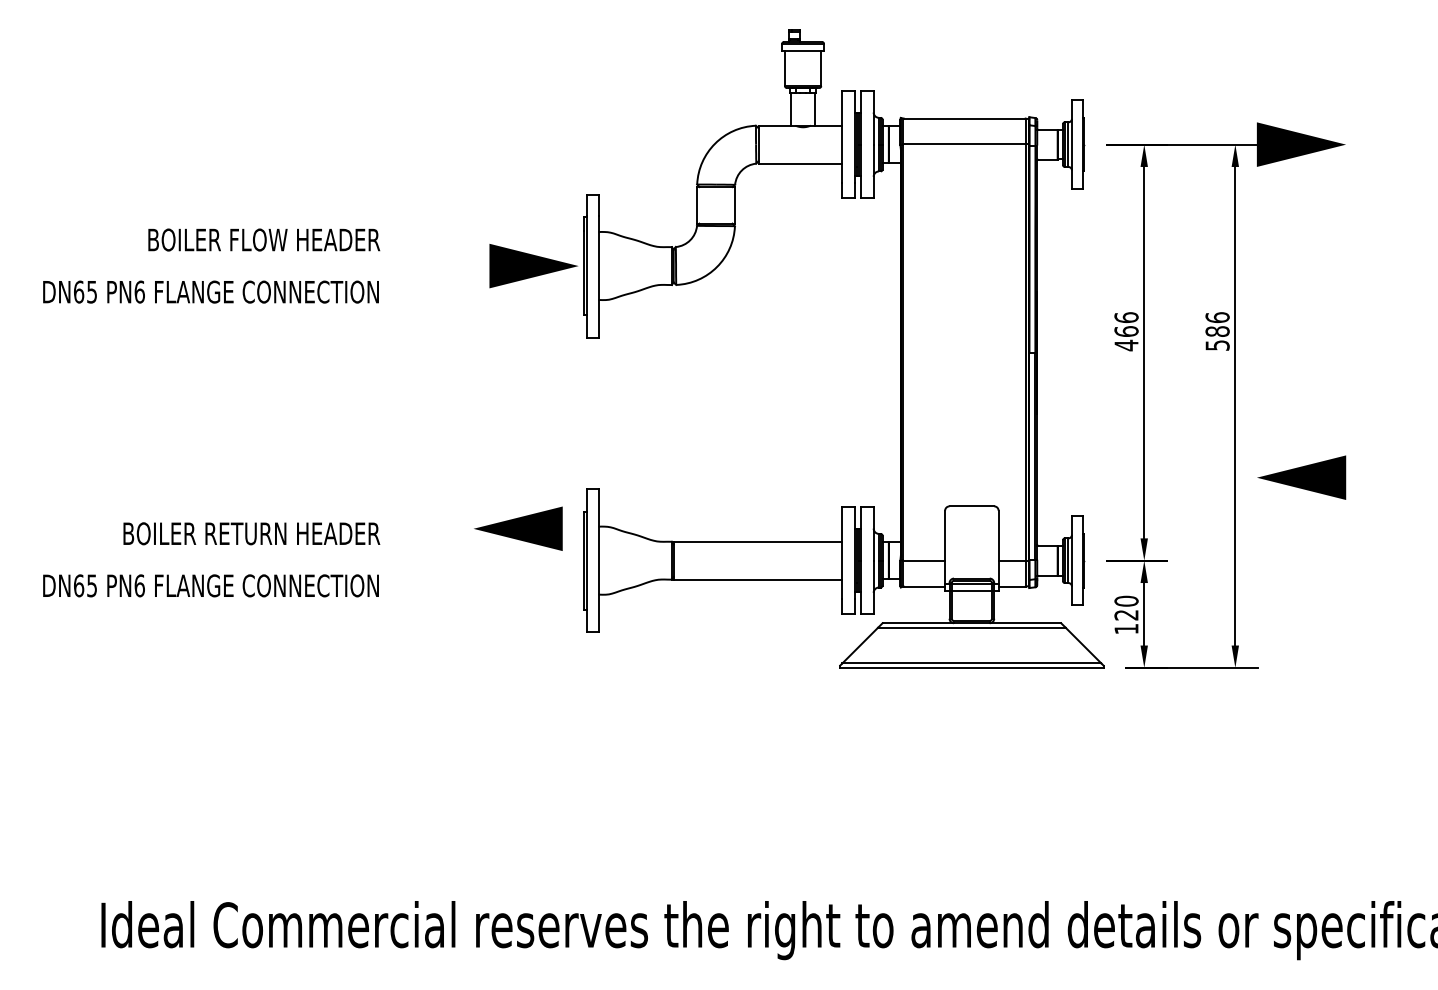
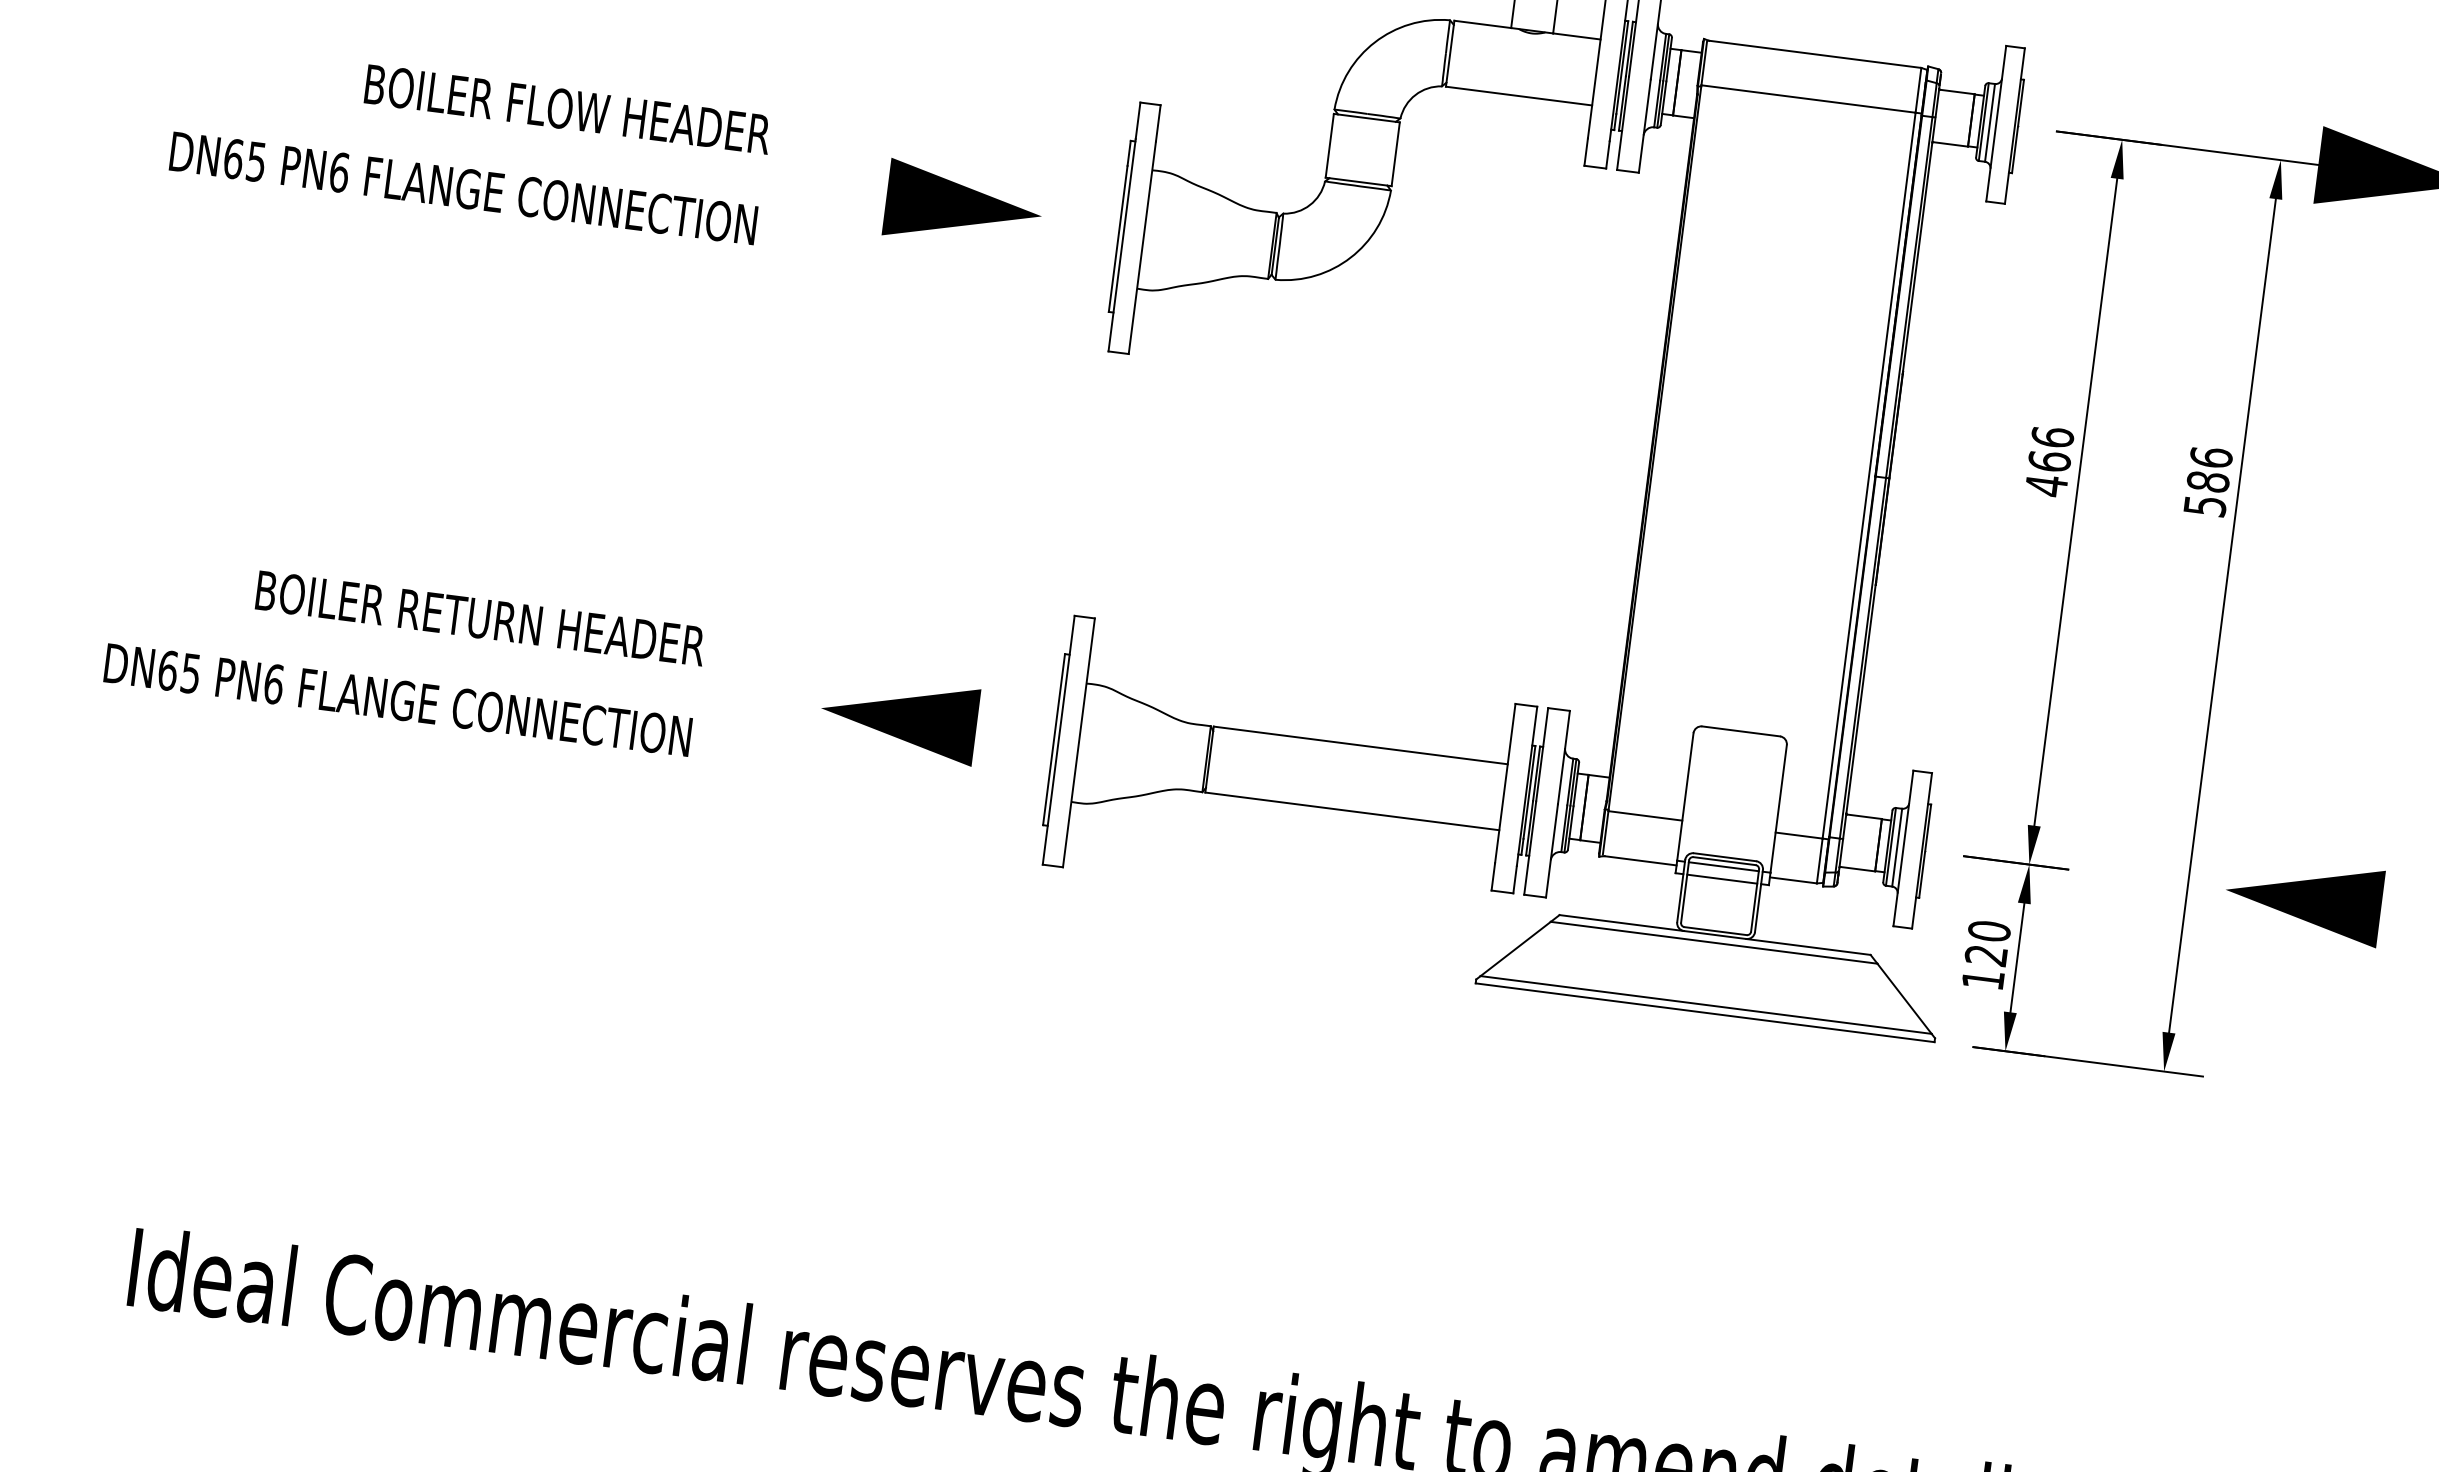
line: (533, 266) -> (963, 207), moved
line: (1301, 477) -> (2303, 899), moved
line: (518, 528) -> (899, 717), moved

